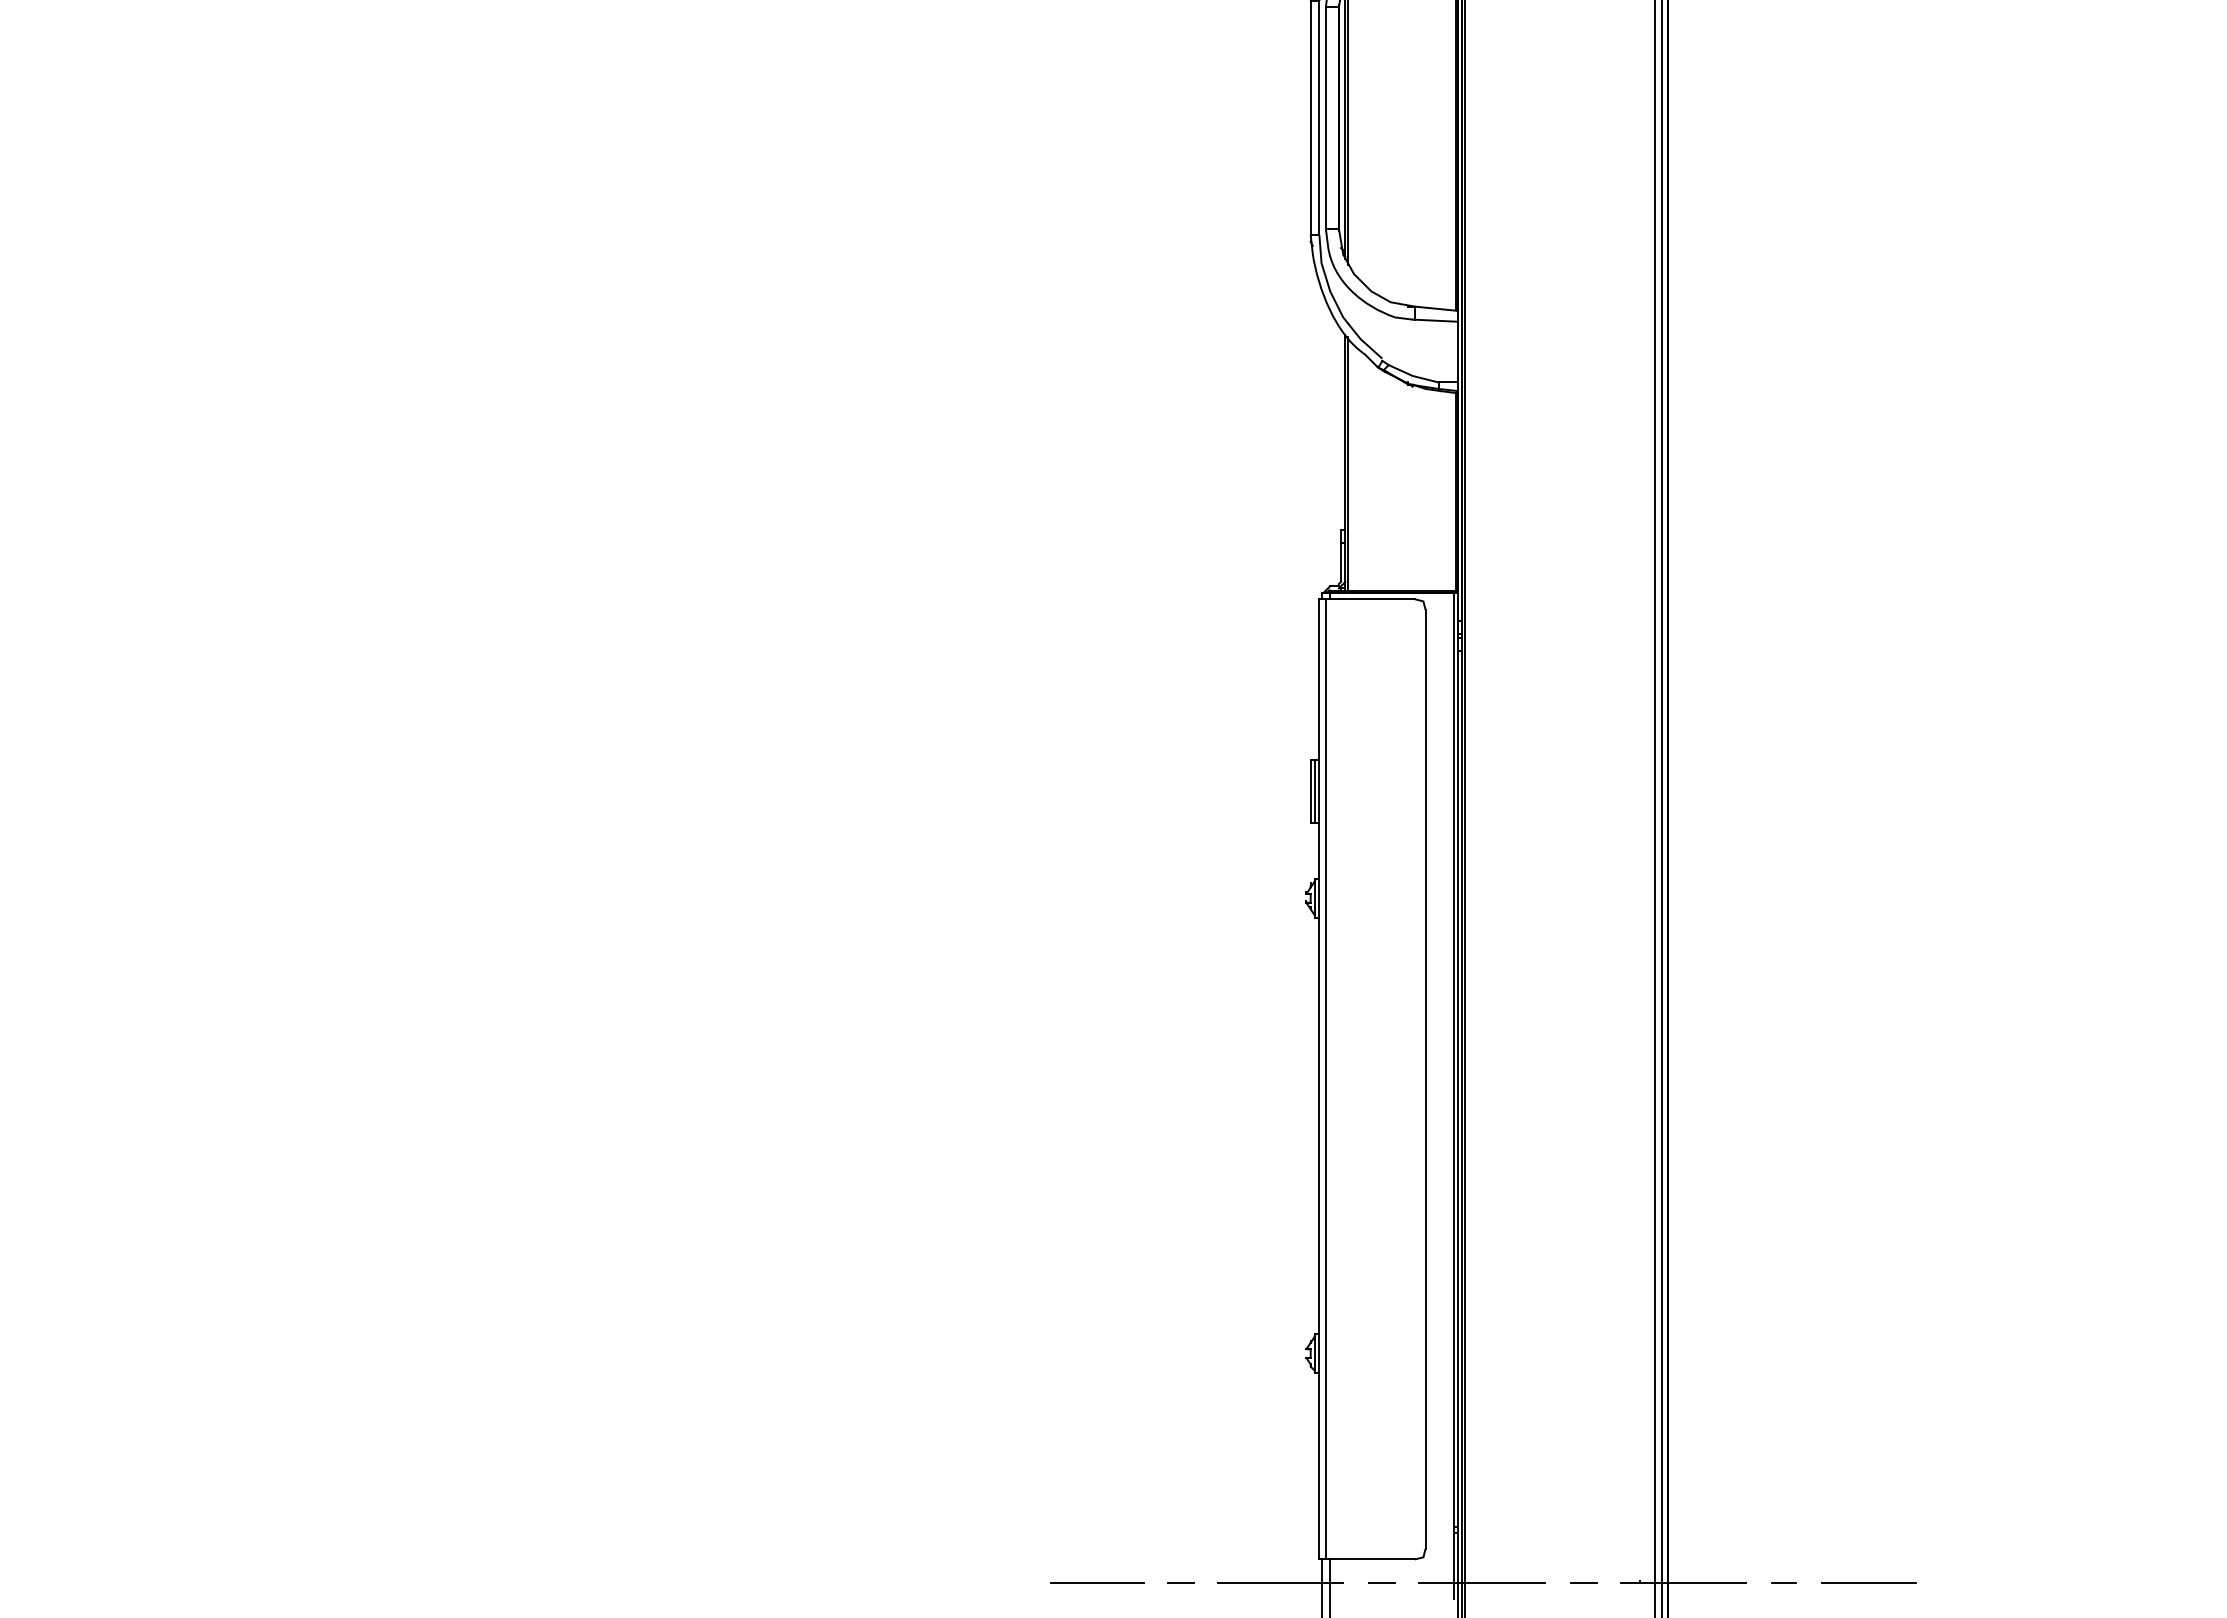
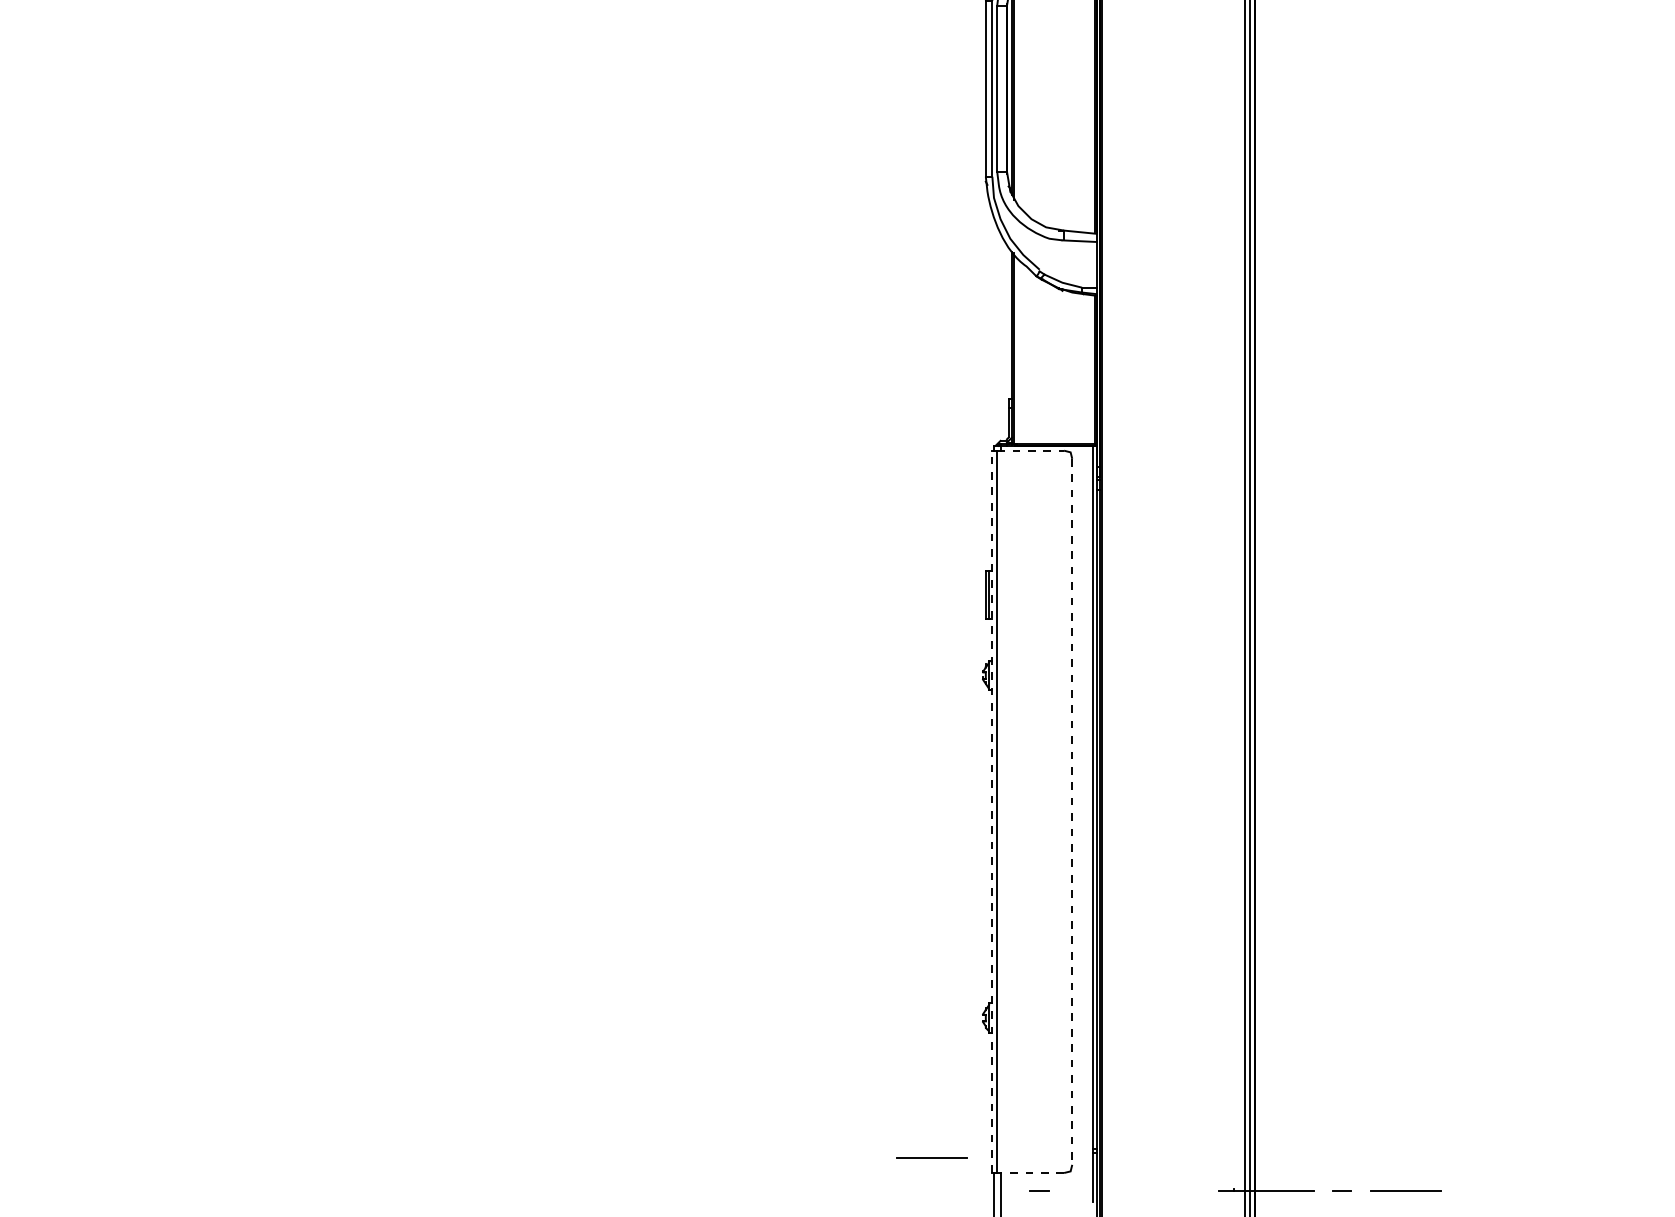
line: (1370, 599) -> (1030, 450), solid -> dashed
line: (1319, 1078) -> (992, 811), solid -> dashed
line: (1425, 1079) -> (1072, 811), solid -> dashed
line: (1369, 1559) -> (1030, 1173), solid -> dashed
line: (1097, 1582) -> (932, 1157), moved
line: (1180, 1583) -> (887, 1191), removed
line: (1280, 1583) -> (963, 1191), removed
line: (1481, 1583) -> (1114, 1191), removed
line: (1583, 1583) -> (1191, 1191), removed

